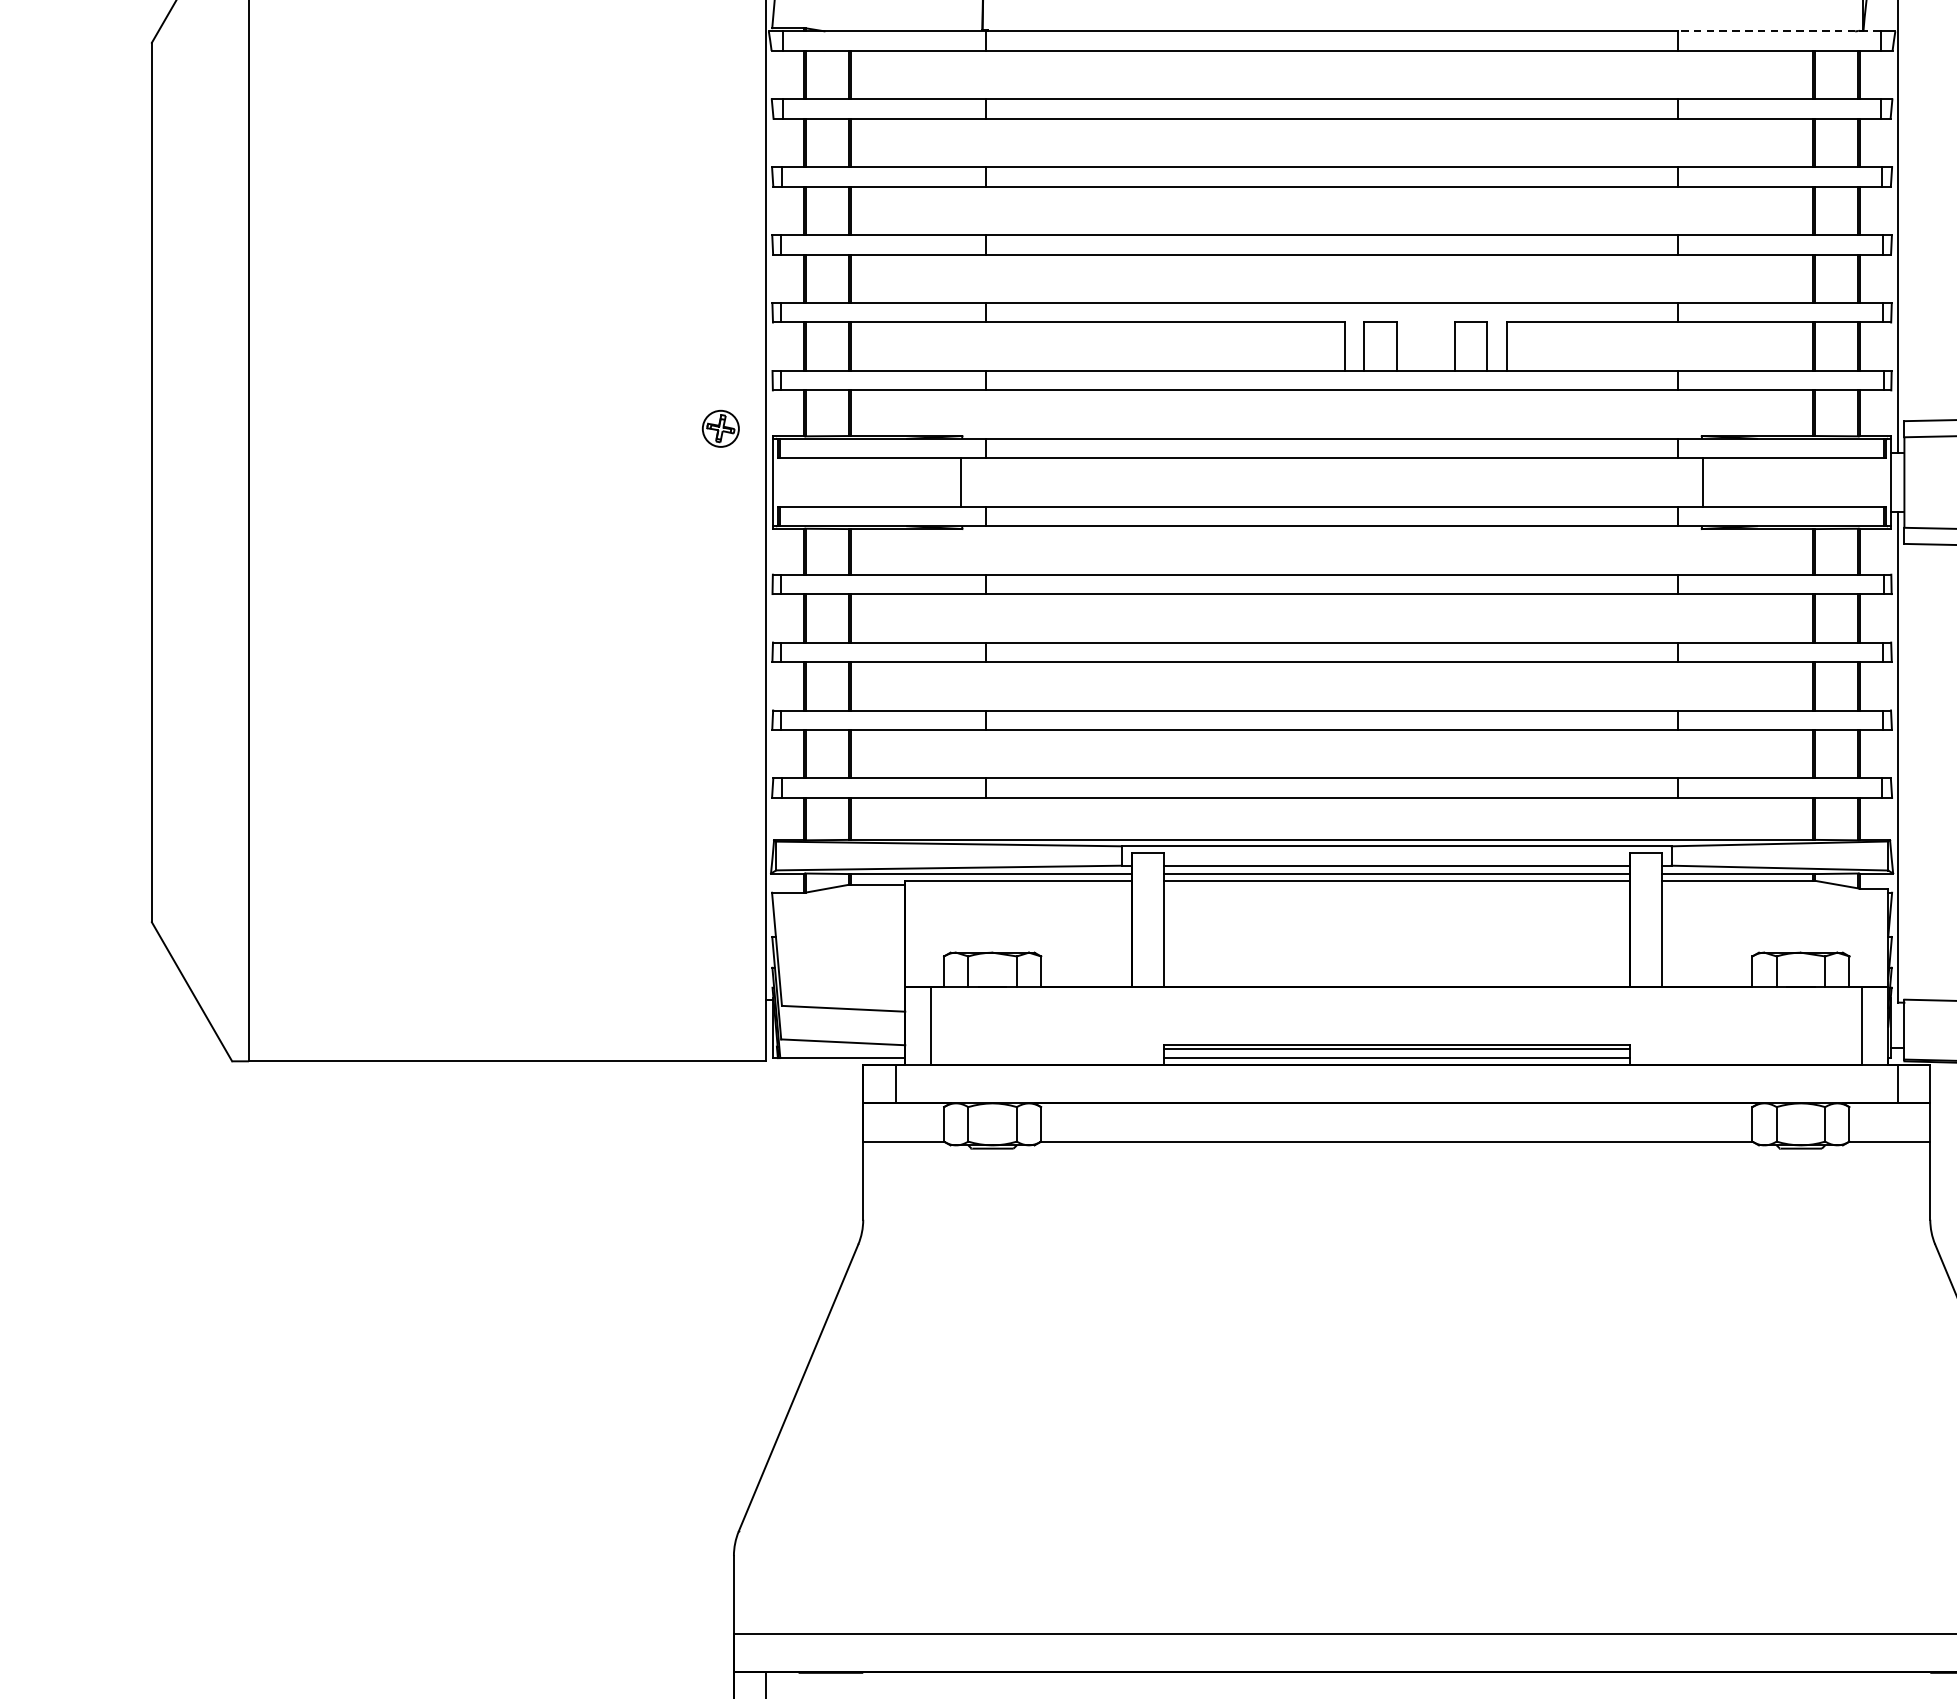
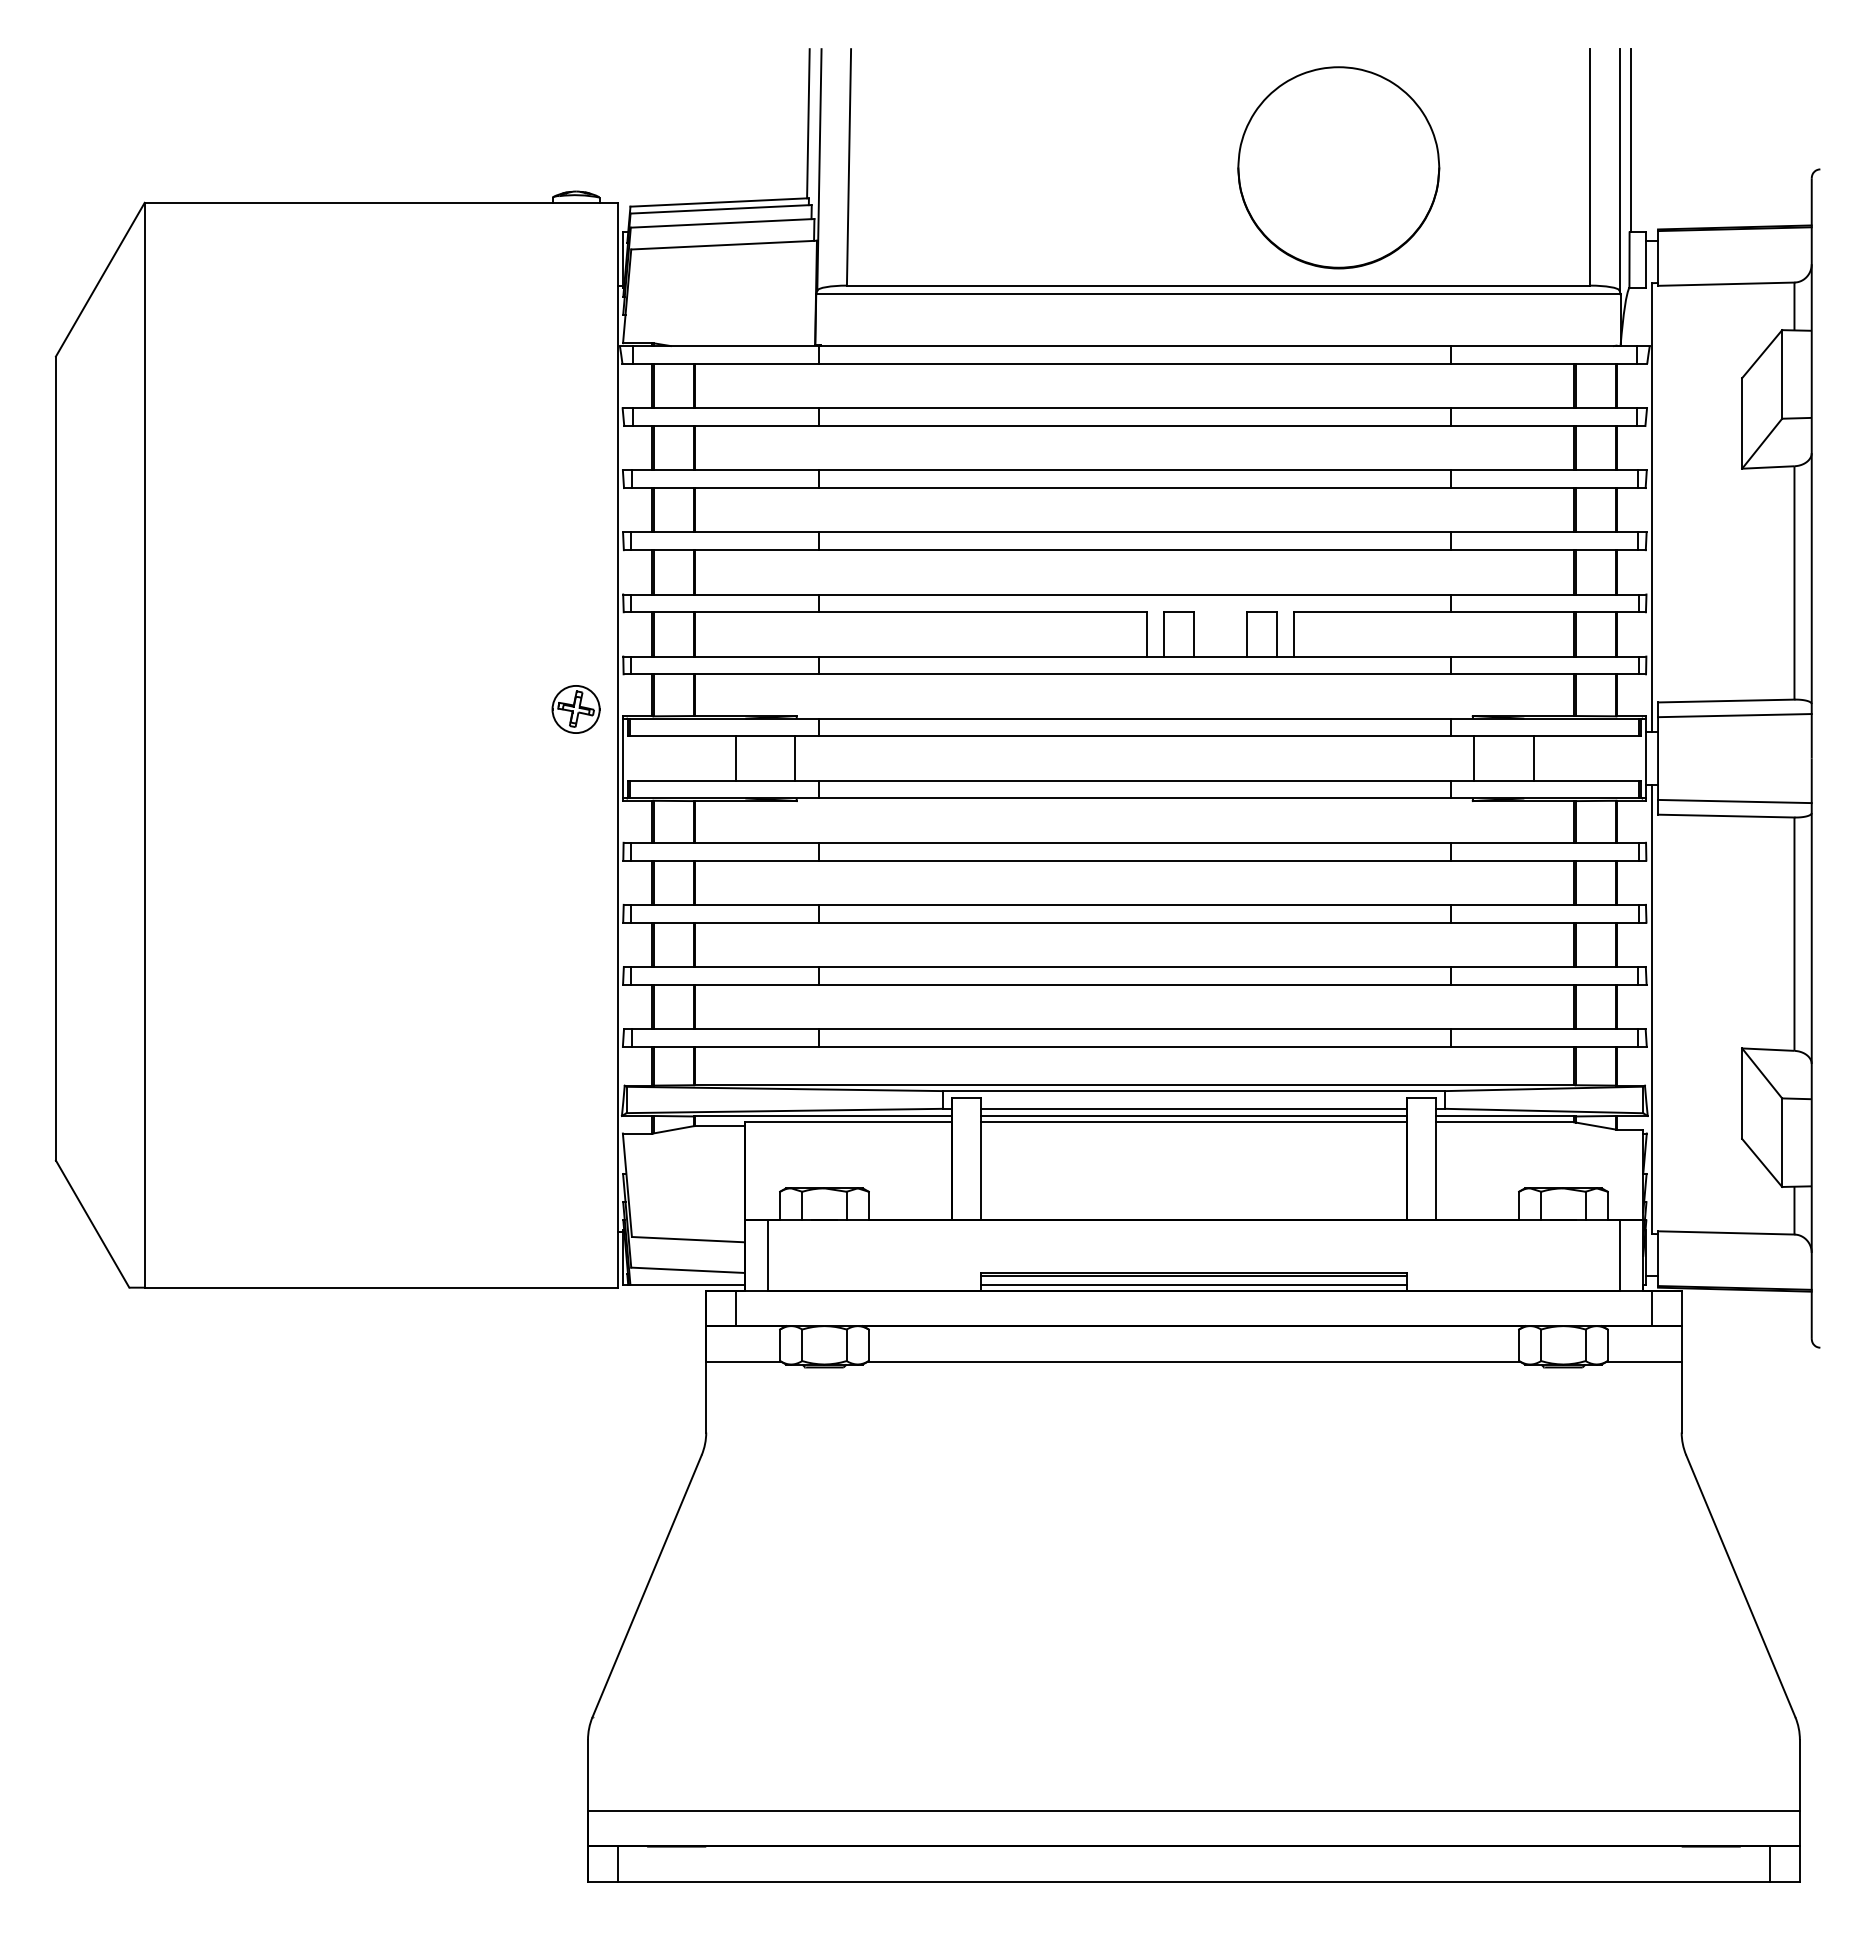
line: (1779, 31) -> (1543, 346), dashed -> solid
part: (720, 428) -> (575, 709), size x1.43
line: (895, 482) -> (735, 758), added
line: (1768, 482) -> (1533, 758), added

